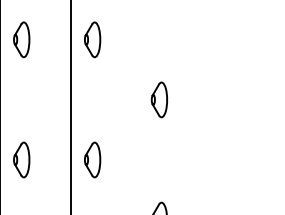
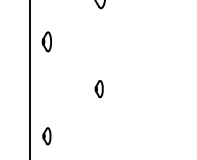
part: (92, 39) -> (46, 41), size x0.7
part: (158, 99) -> (98, 88), size x0.6
part: (92, 159) -> (46, 135), size x0.6

